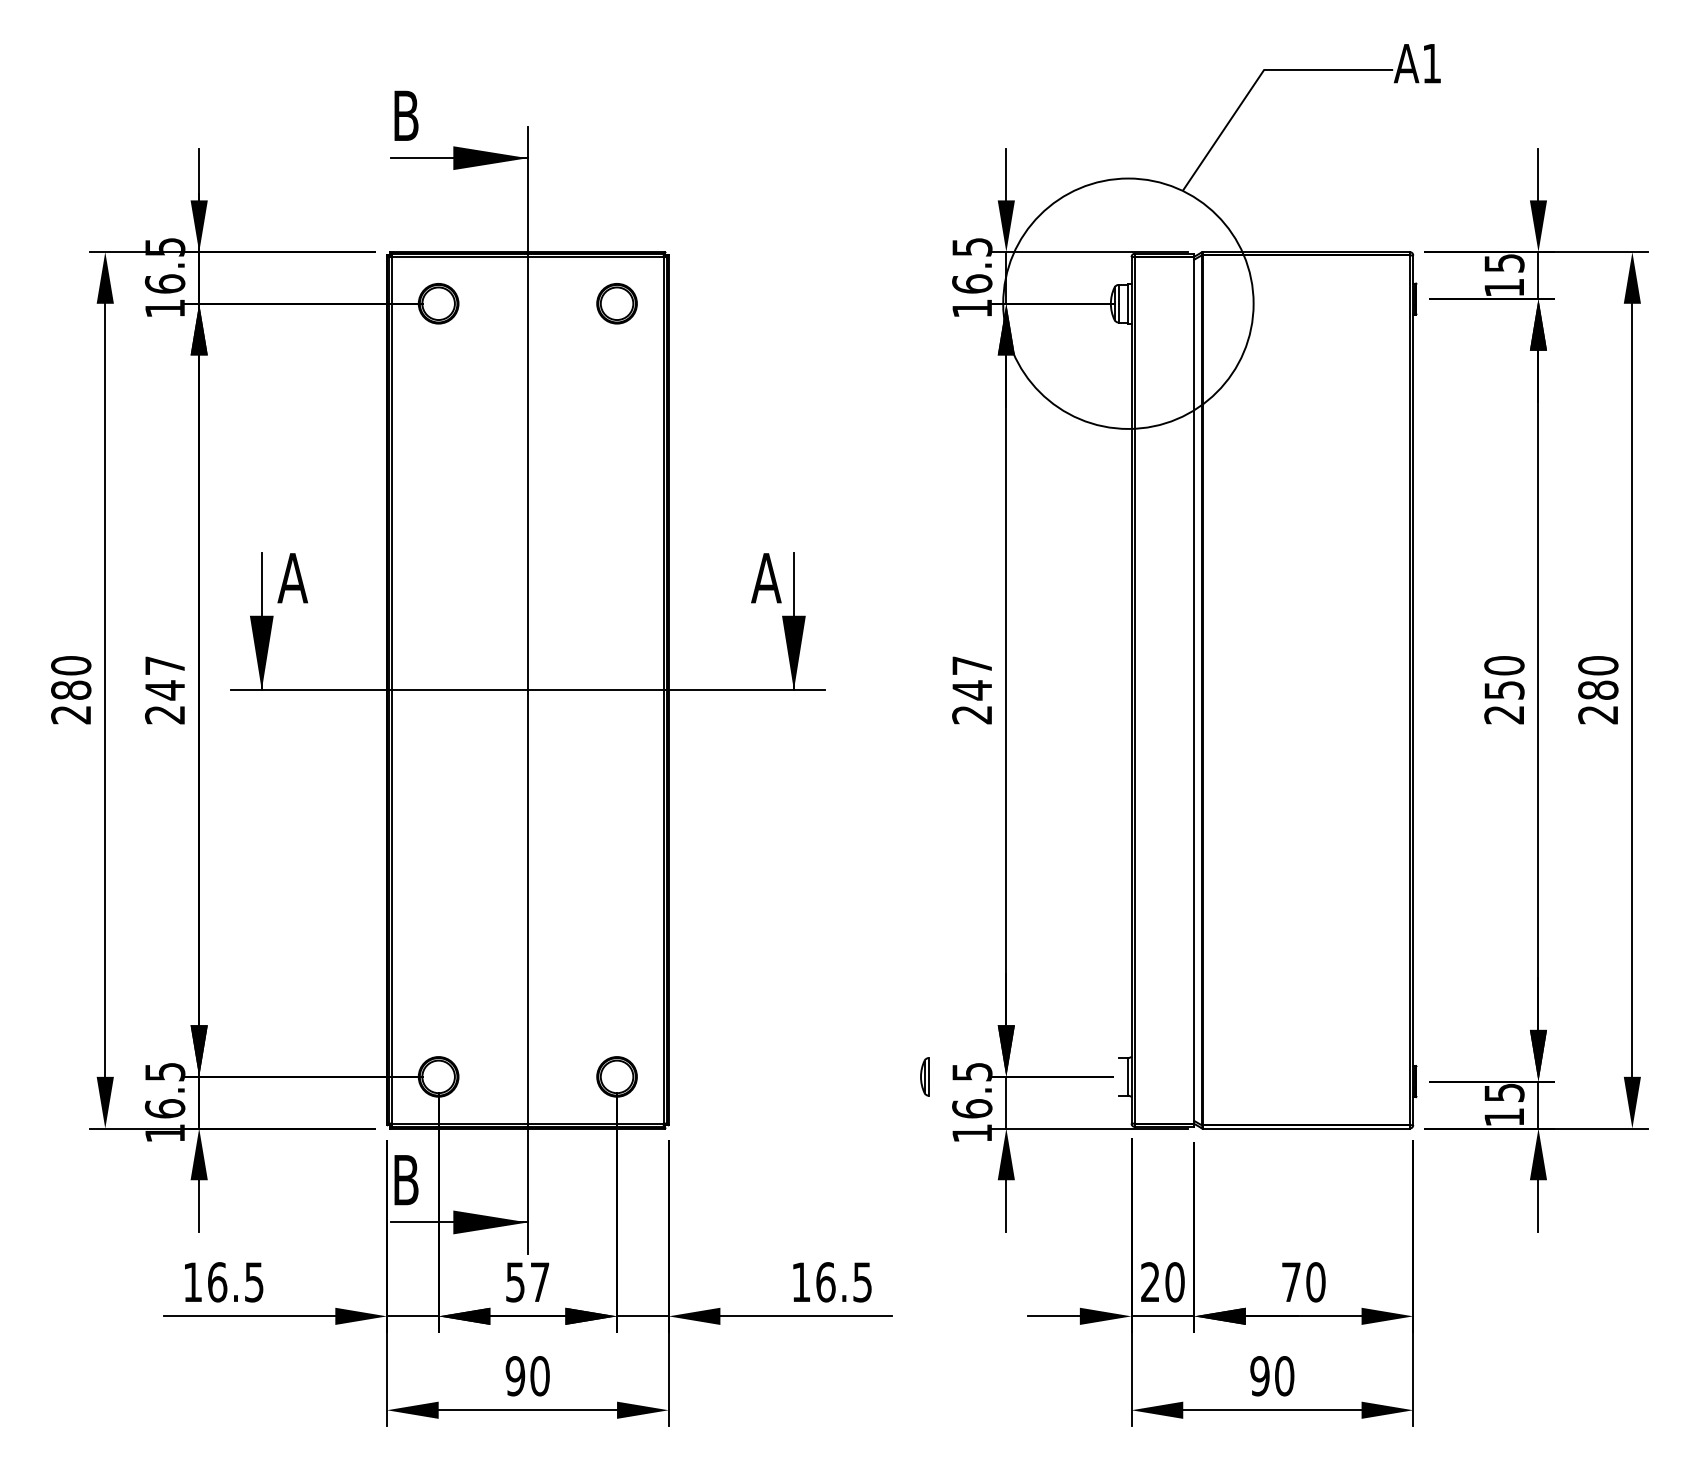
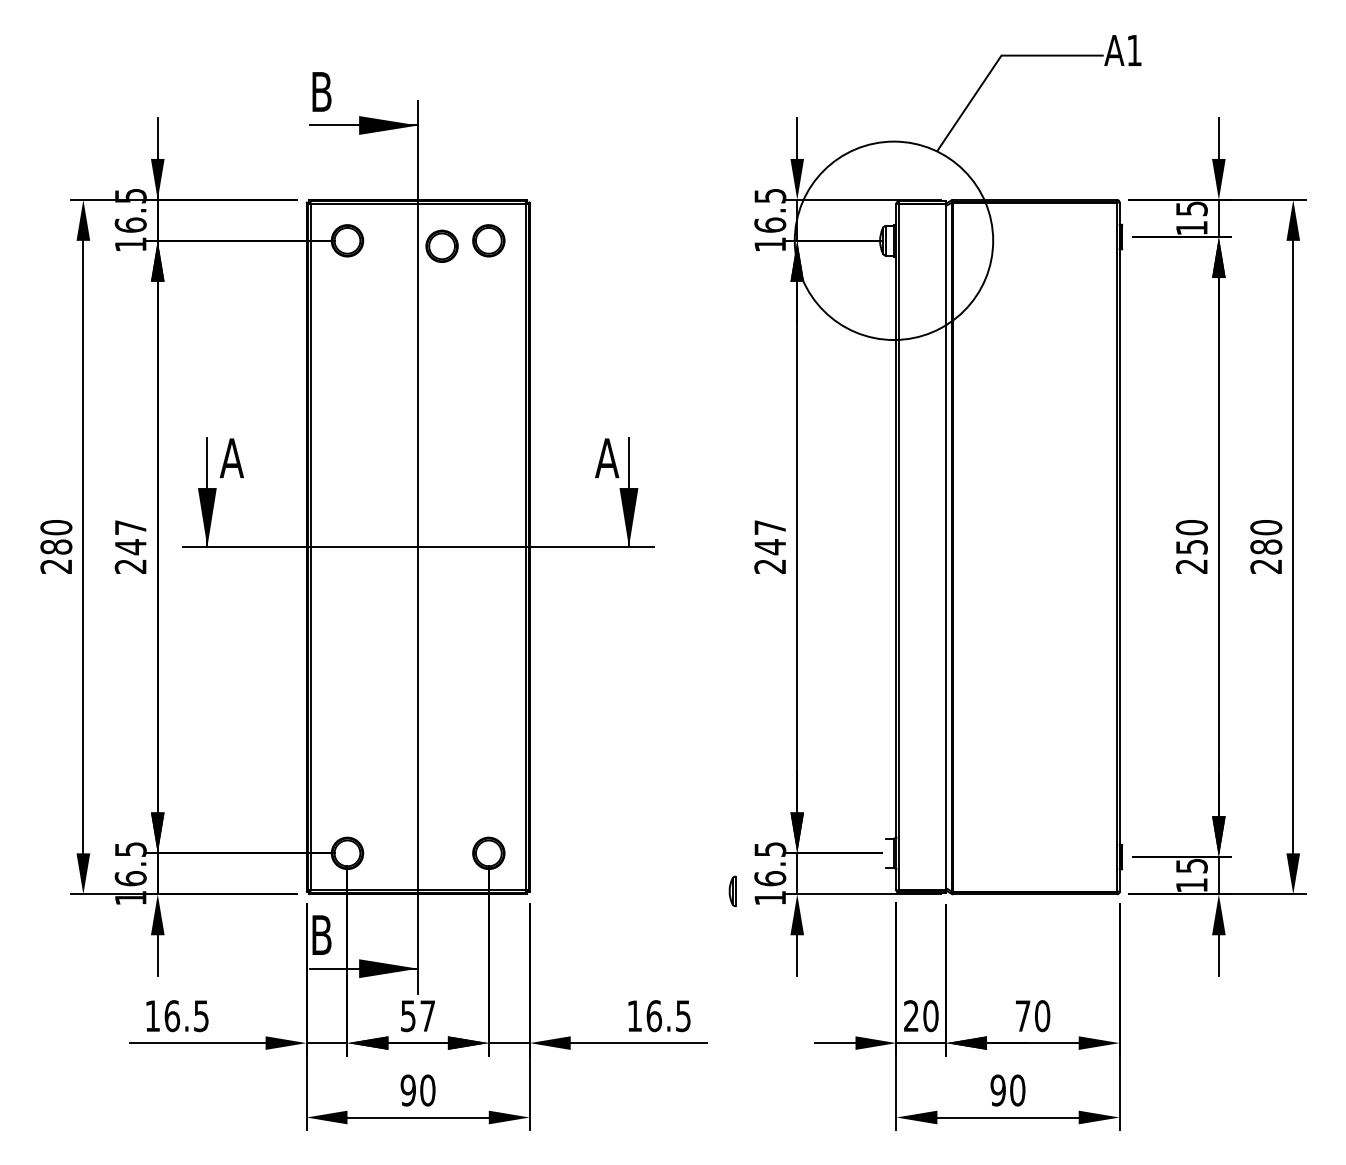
part: (557, 310) -> (441, 246), added
part: (924, 1076) -> (732, 891), moved

